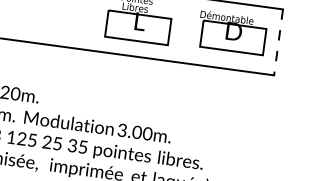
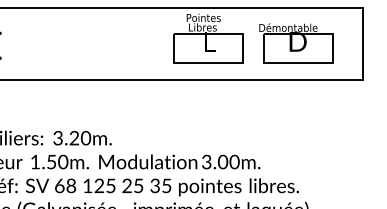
part: (232, 32) -> (296, 43), moved
line: (278, 42) -> (362, 44), dashed -> solid

